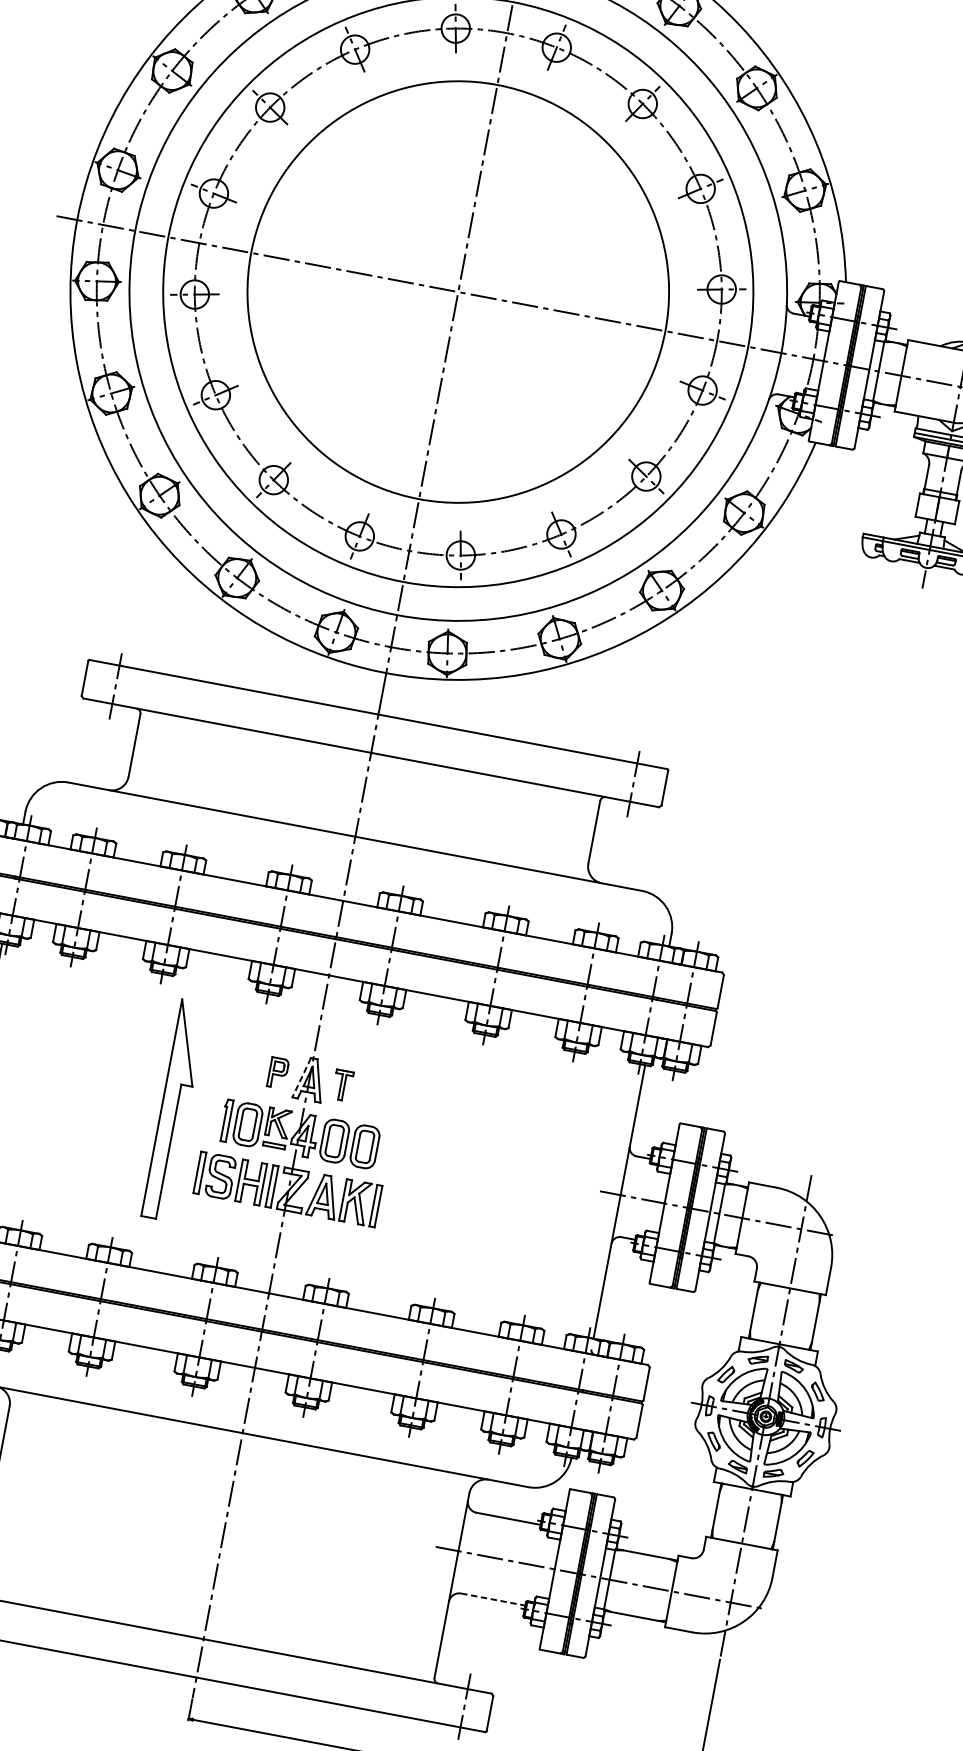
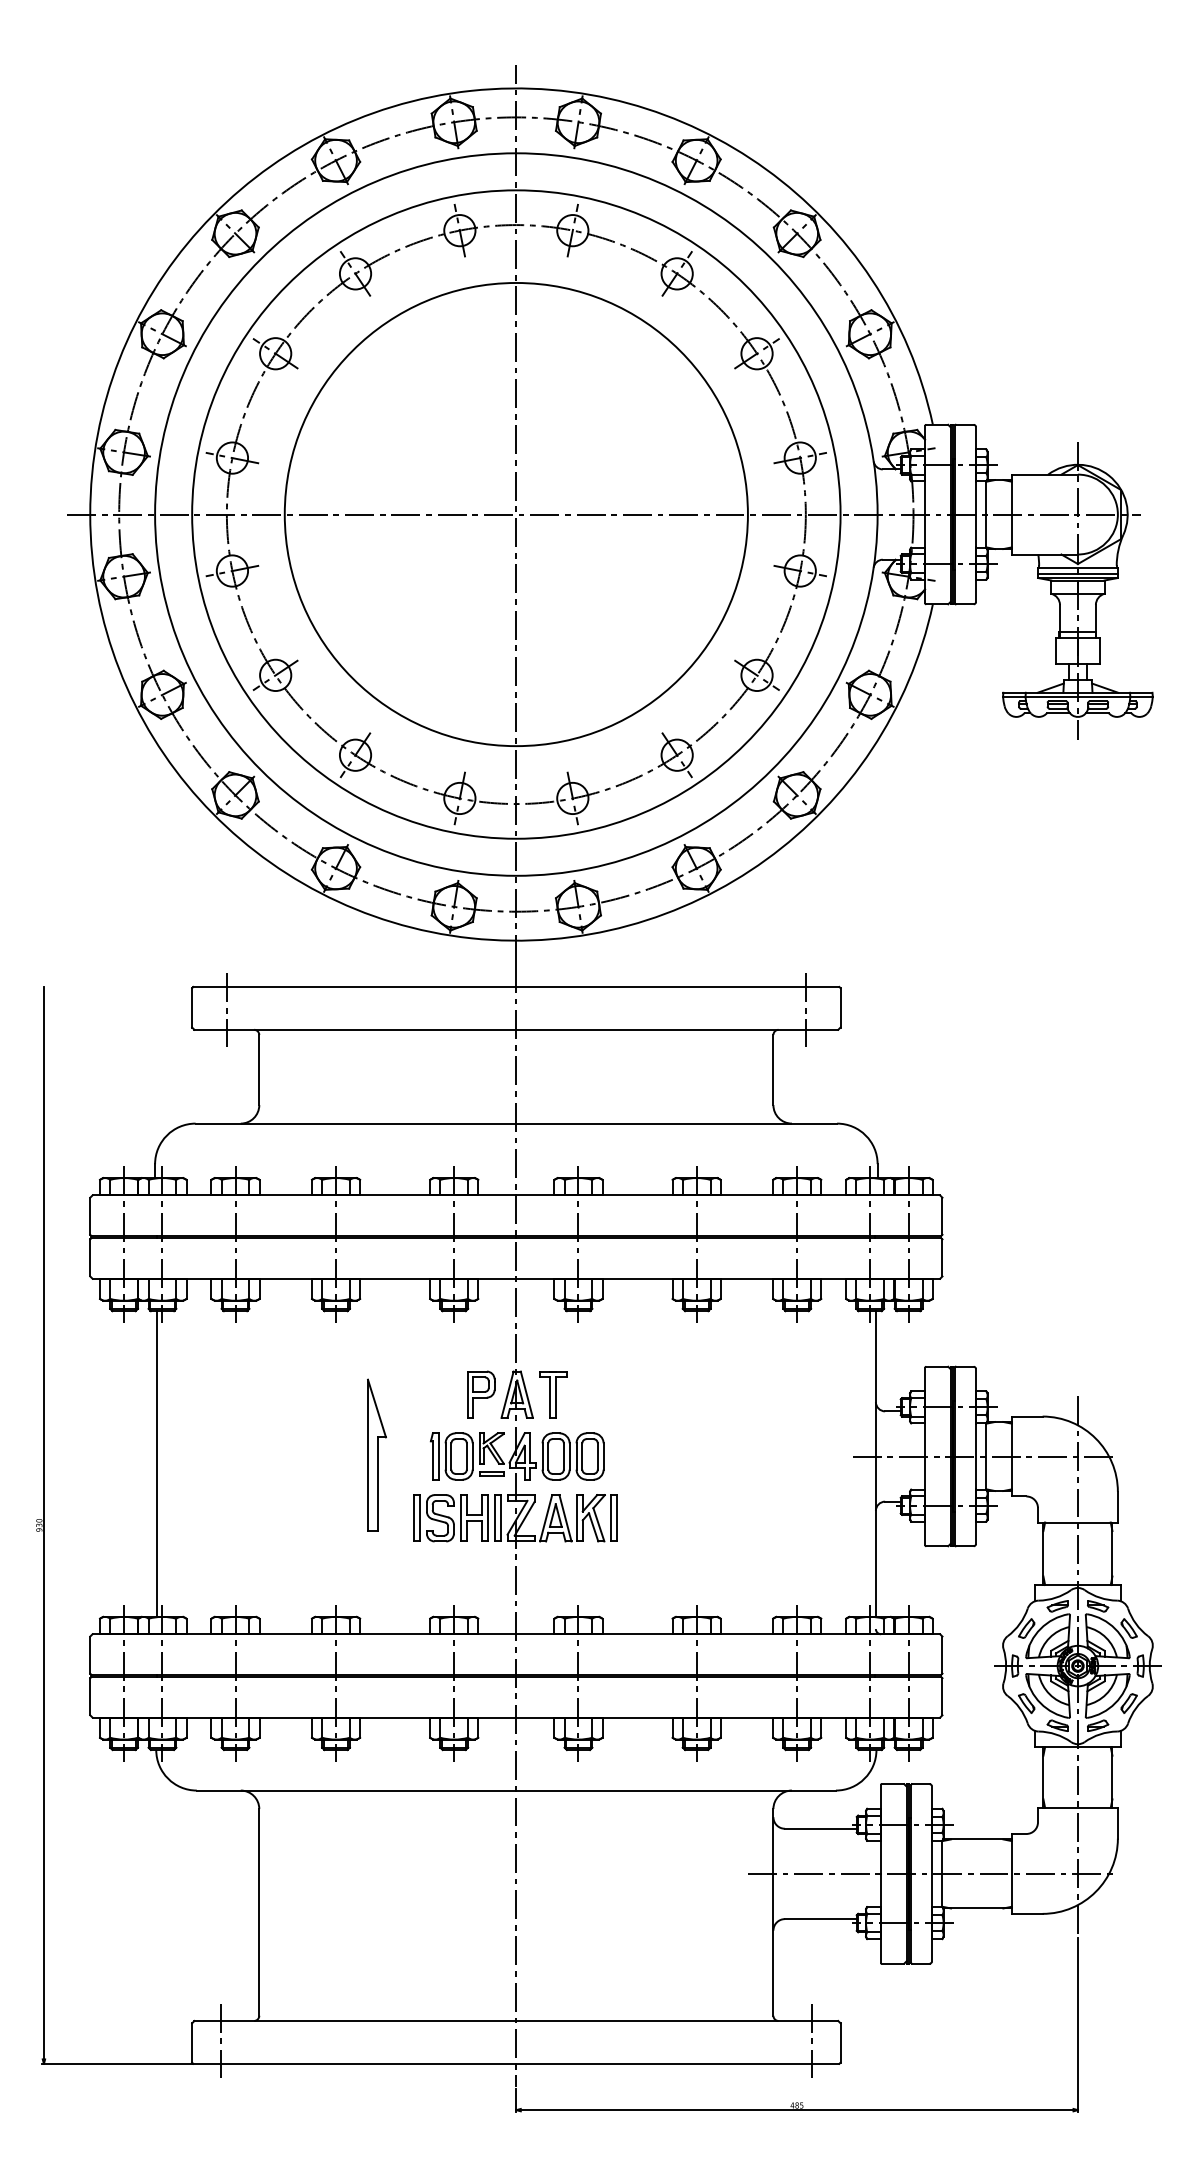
part: (278, 1073) -> (481, 1394), size x1.43
line: (301, 1077) -> (507, 1394), dashed -> solid
part: (342, 1085) -> (553, 1394), size x1.43
part: (174, 1109) -> (376, 1454), size x0.62
line: (492, 1599) -> (820, 1919), dashed -> solid

